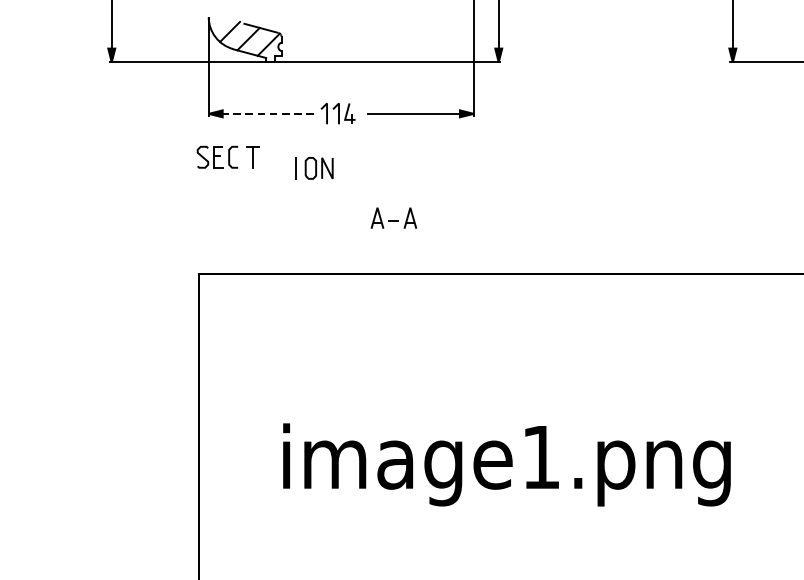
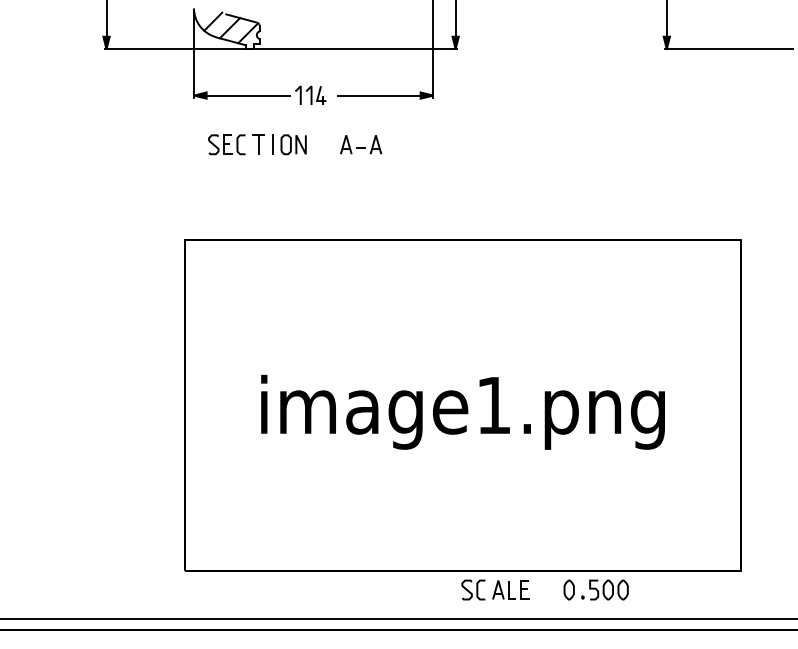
line: (261, 113) -> (241, 95), dashed -> solid
part: (228, 156) -> (236, 144), moved
part: (394, 217) -> (361, 144), moved

